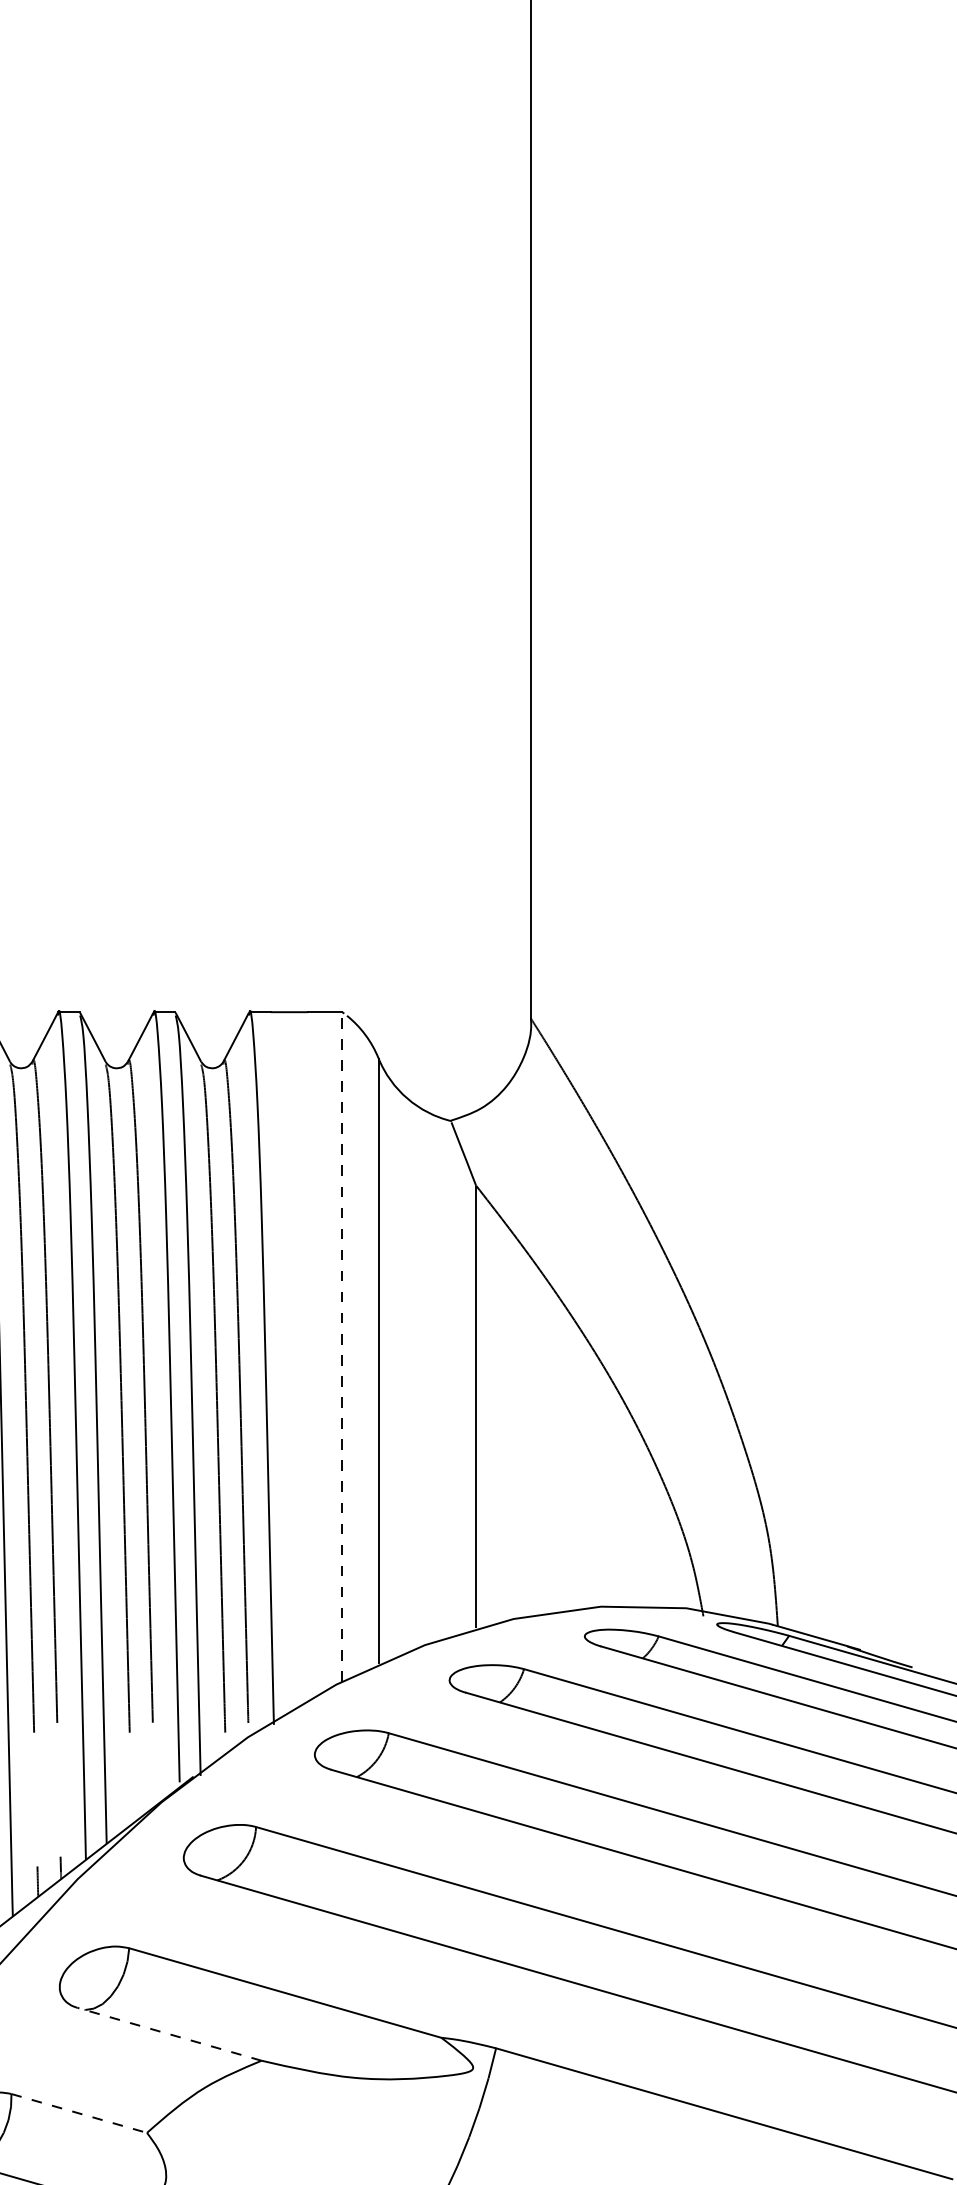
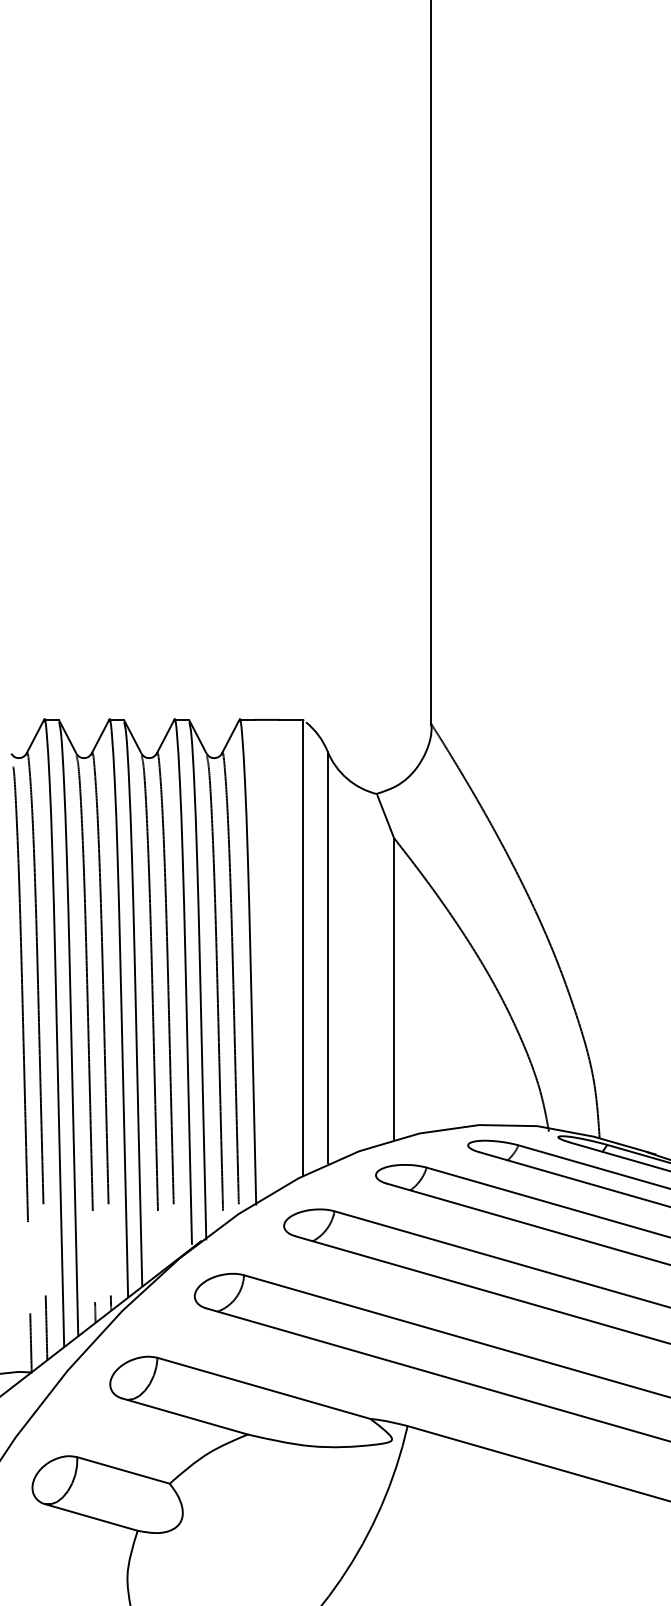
line: (341, 1346) -> (302, 947), dashed -> solid
line: (168, 2034) -> (184, 1416), dashed -> solid
line: (80, 2113) -> (124, 1470), dashed -> solid

